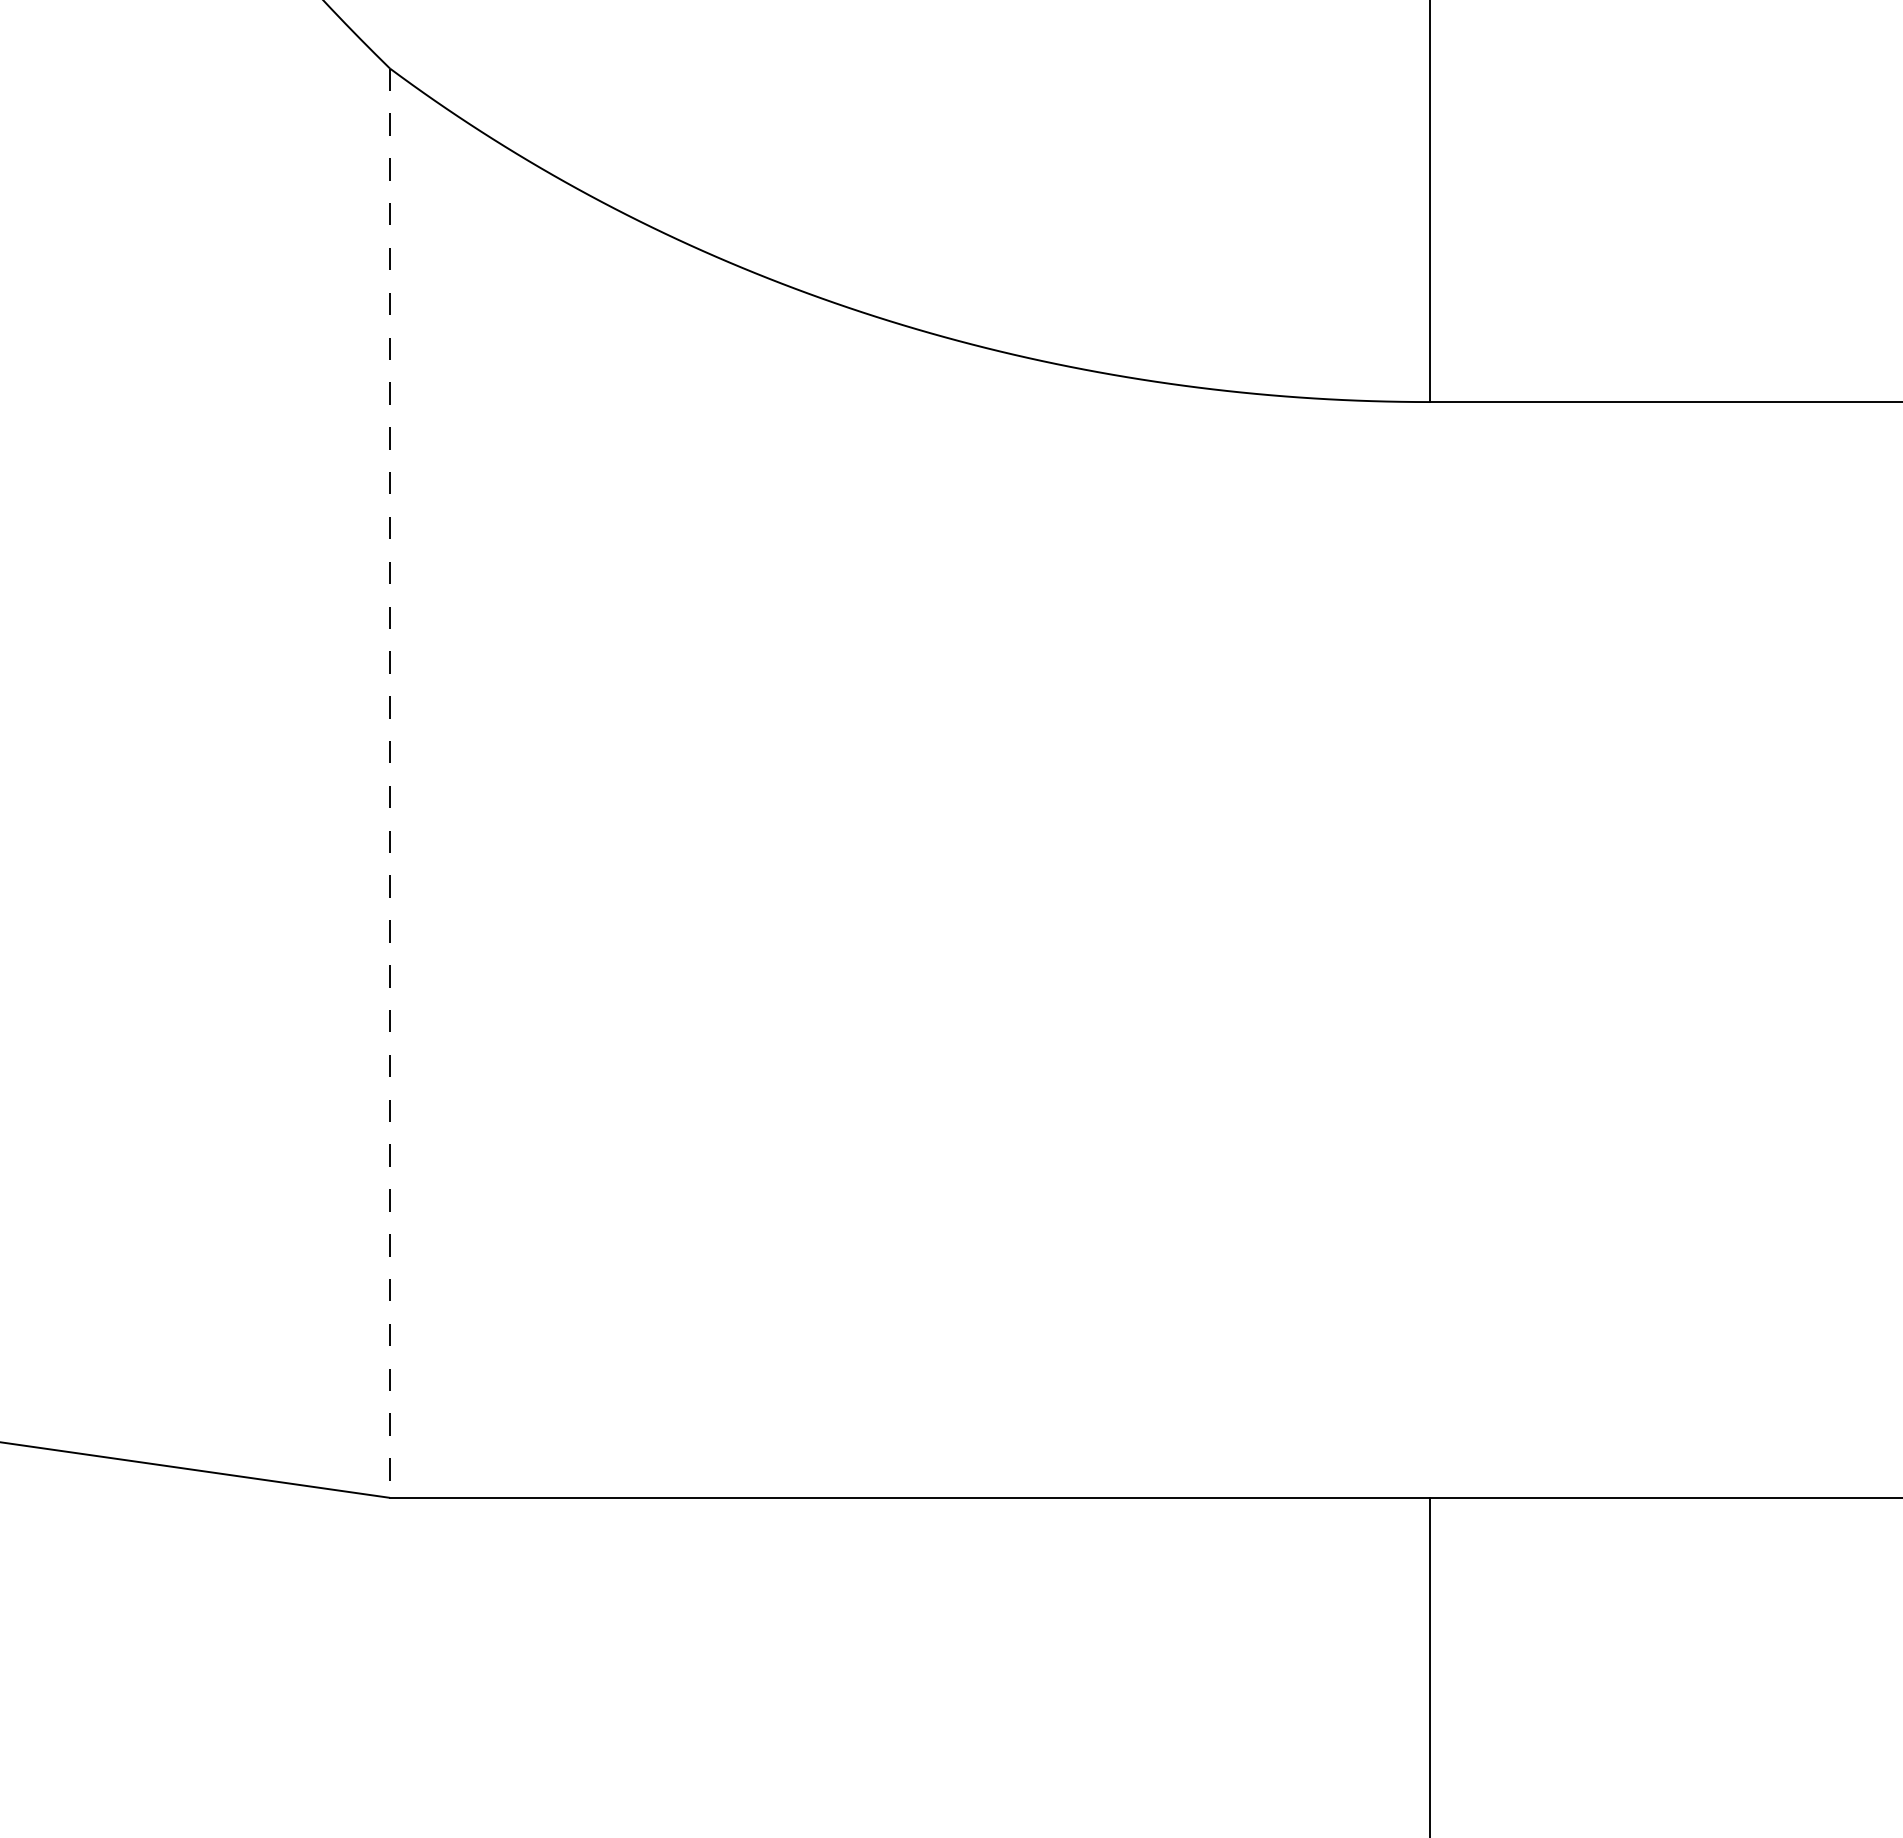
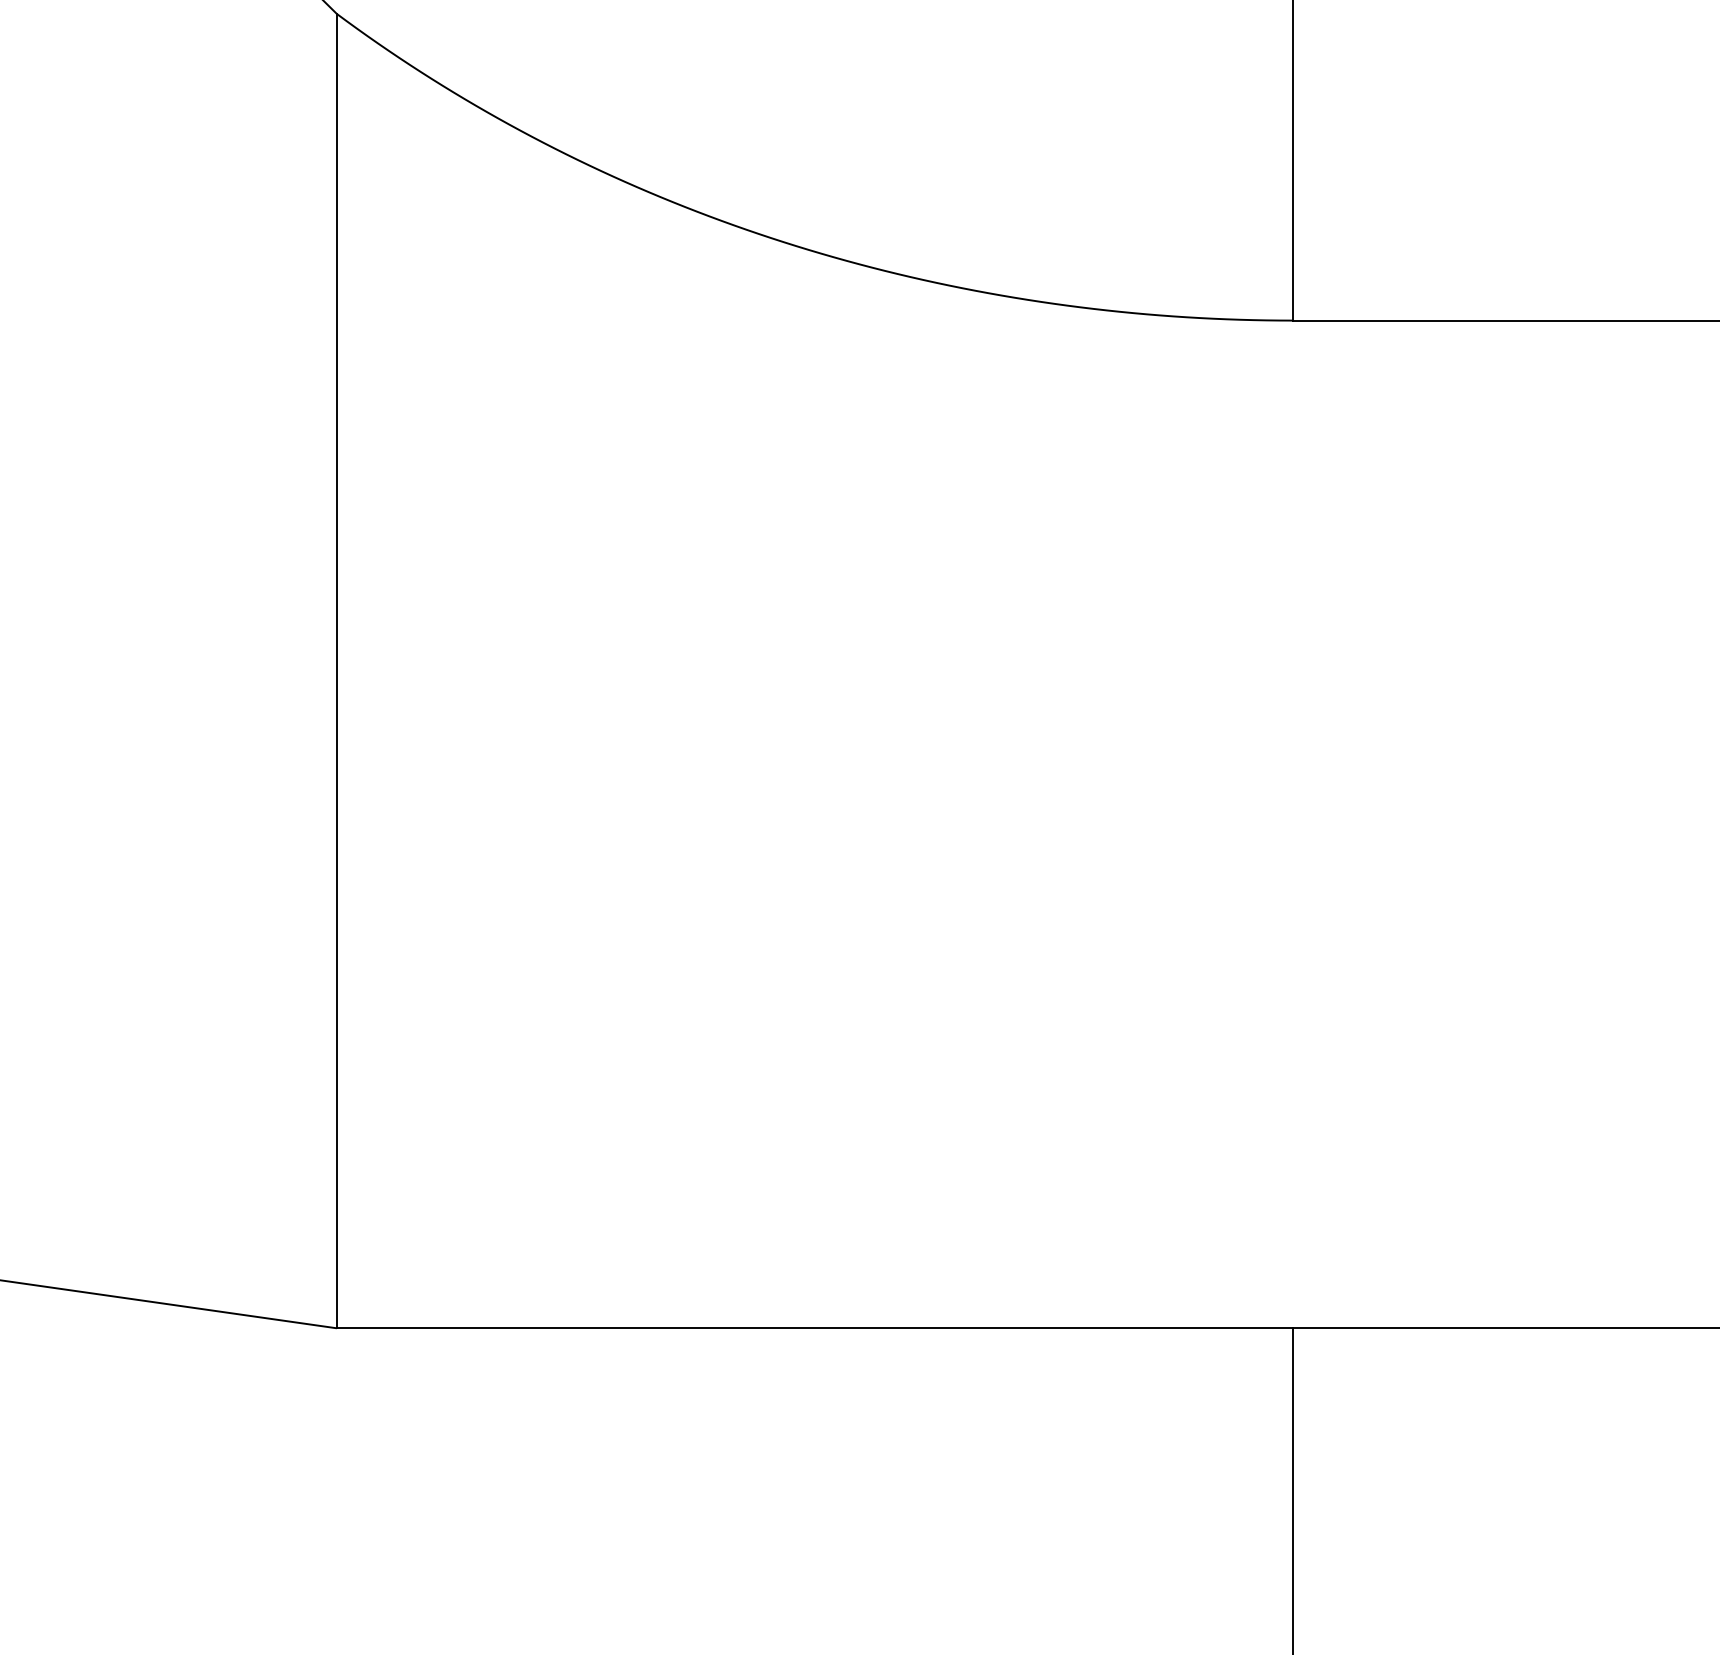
line: (390, 783) -> (337, 671), dashed -> solid

